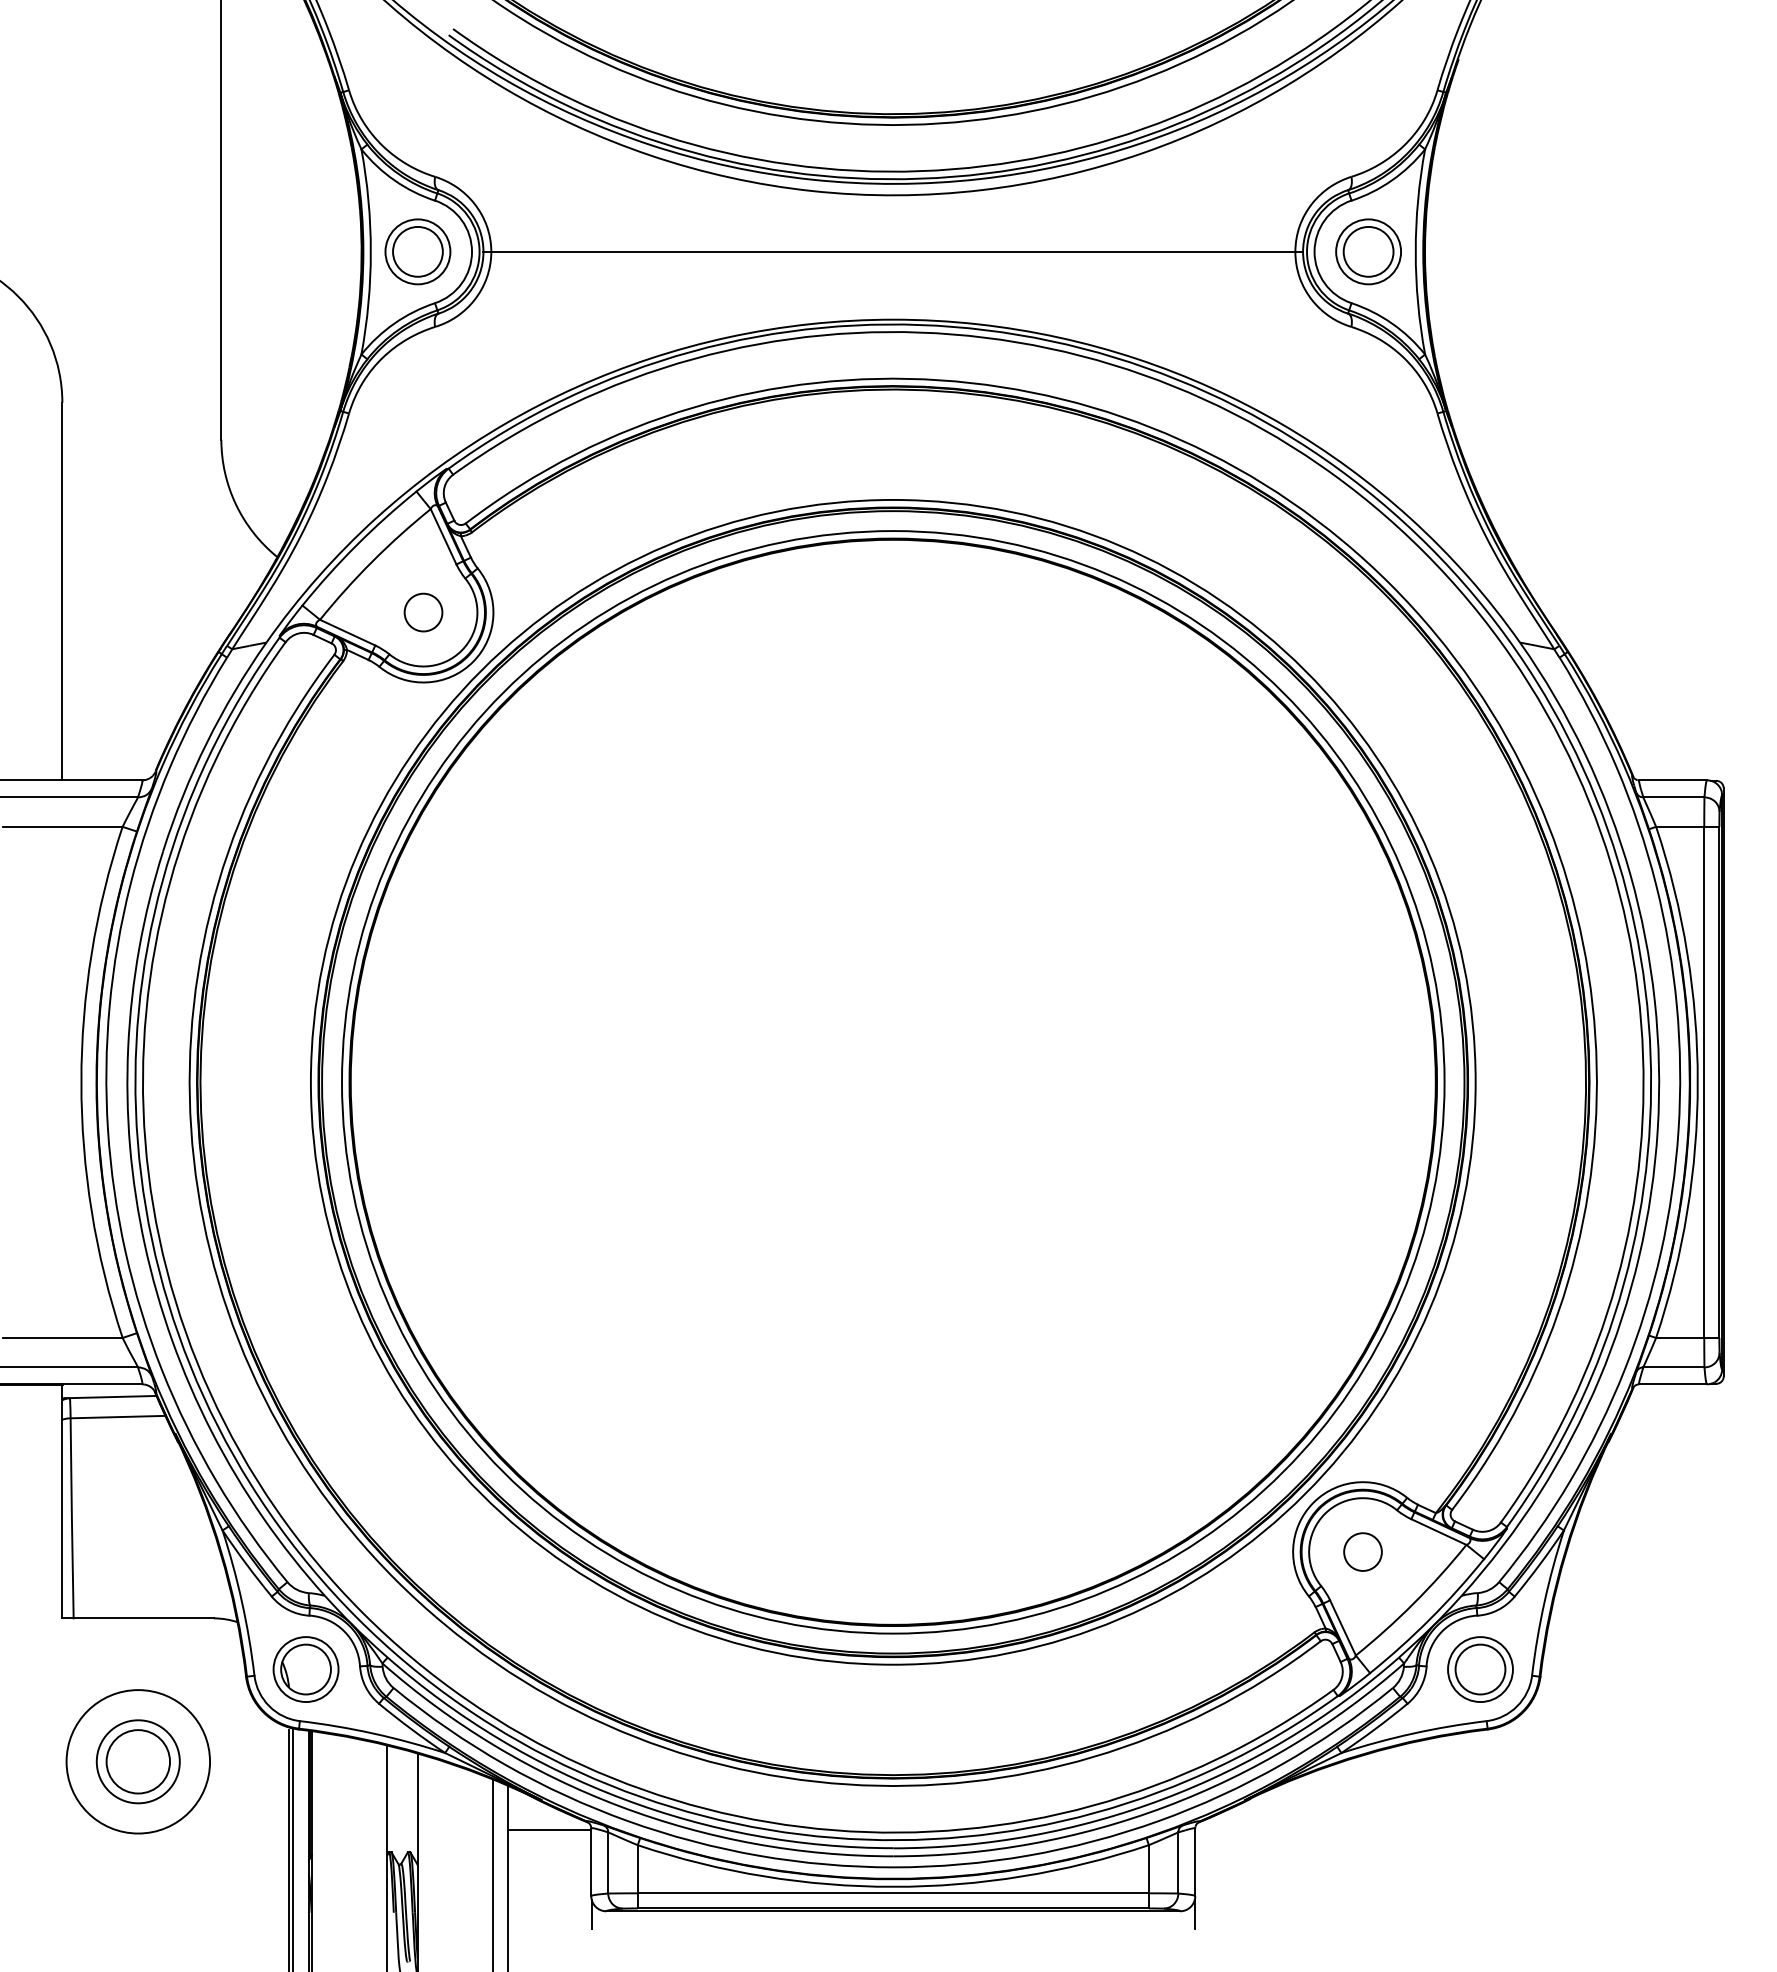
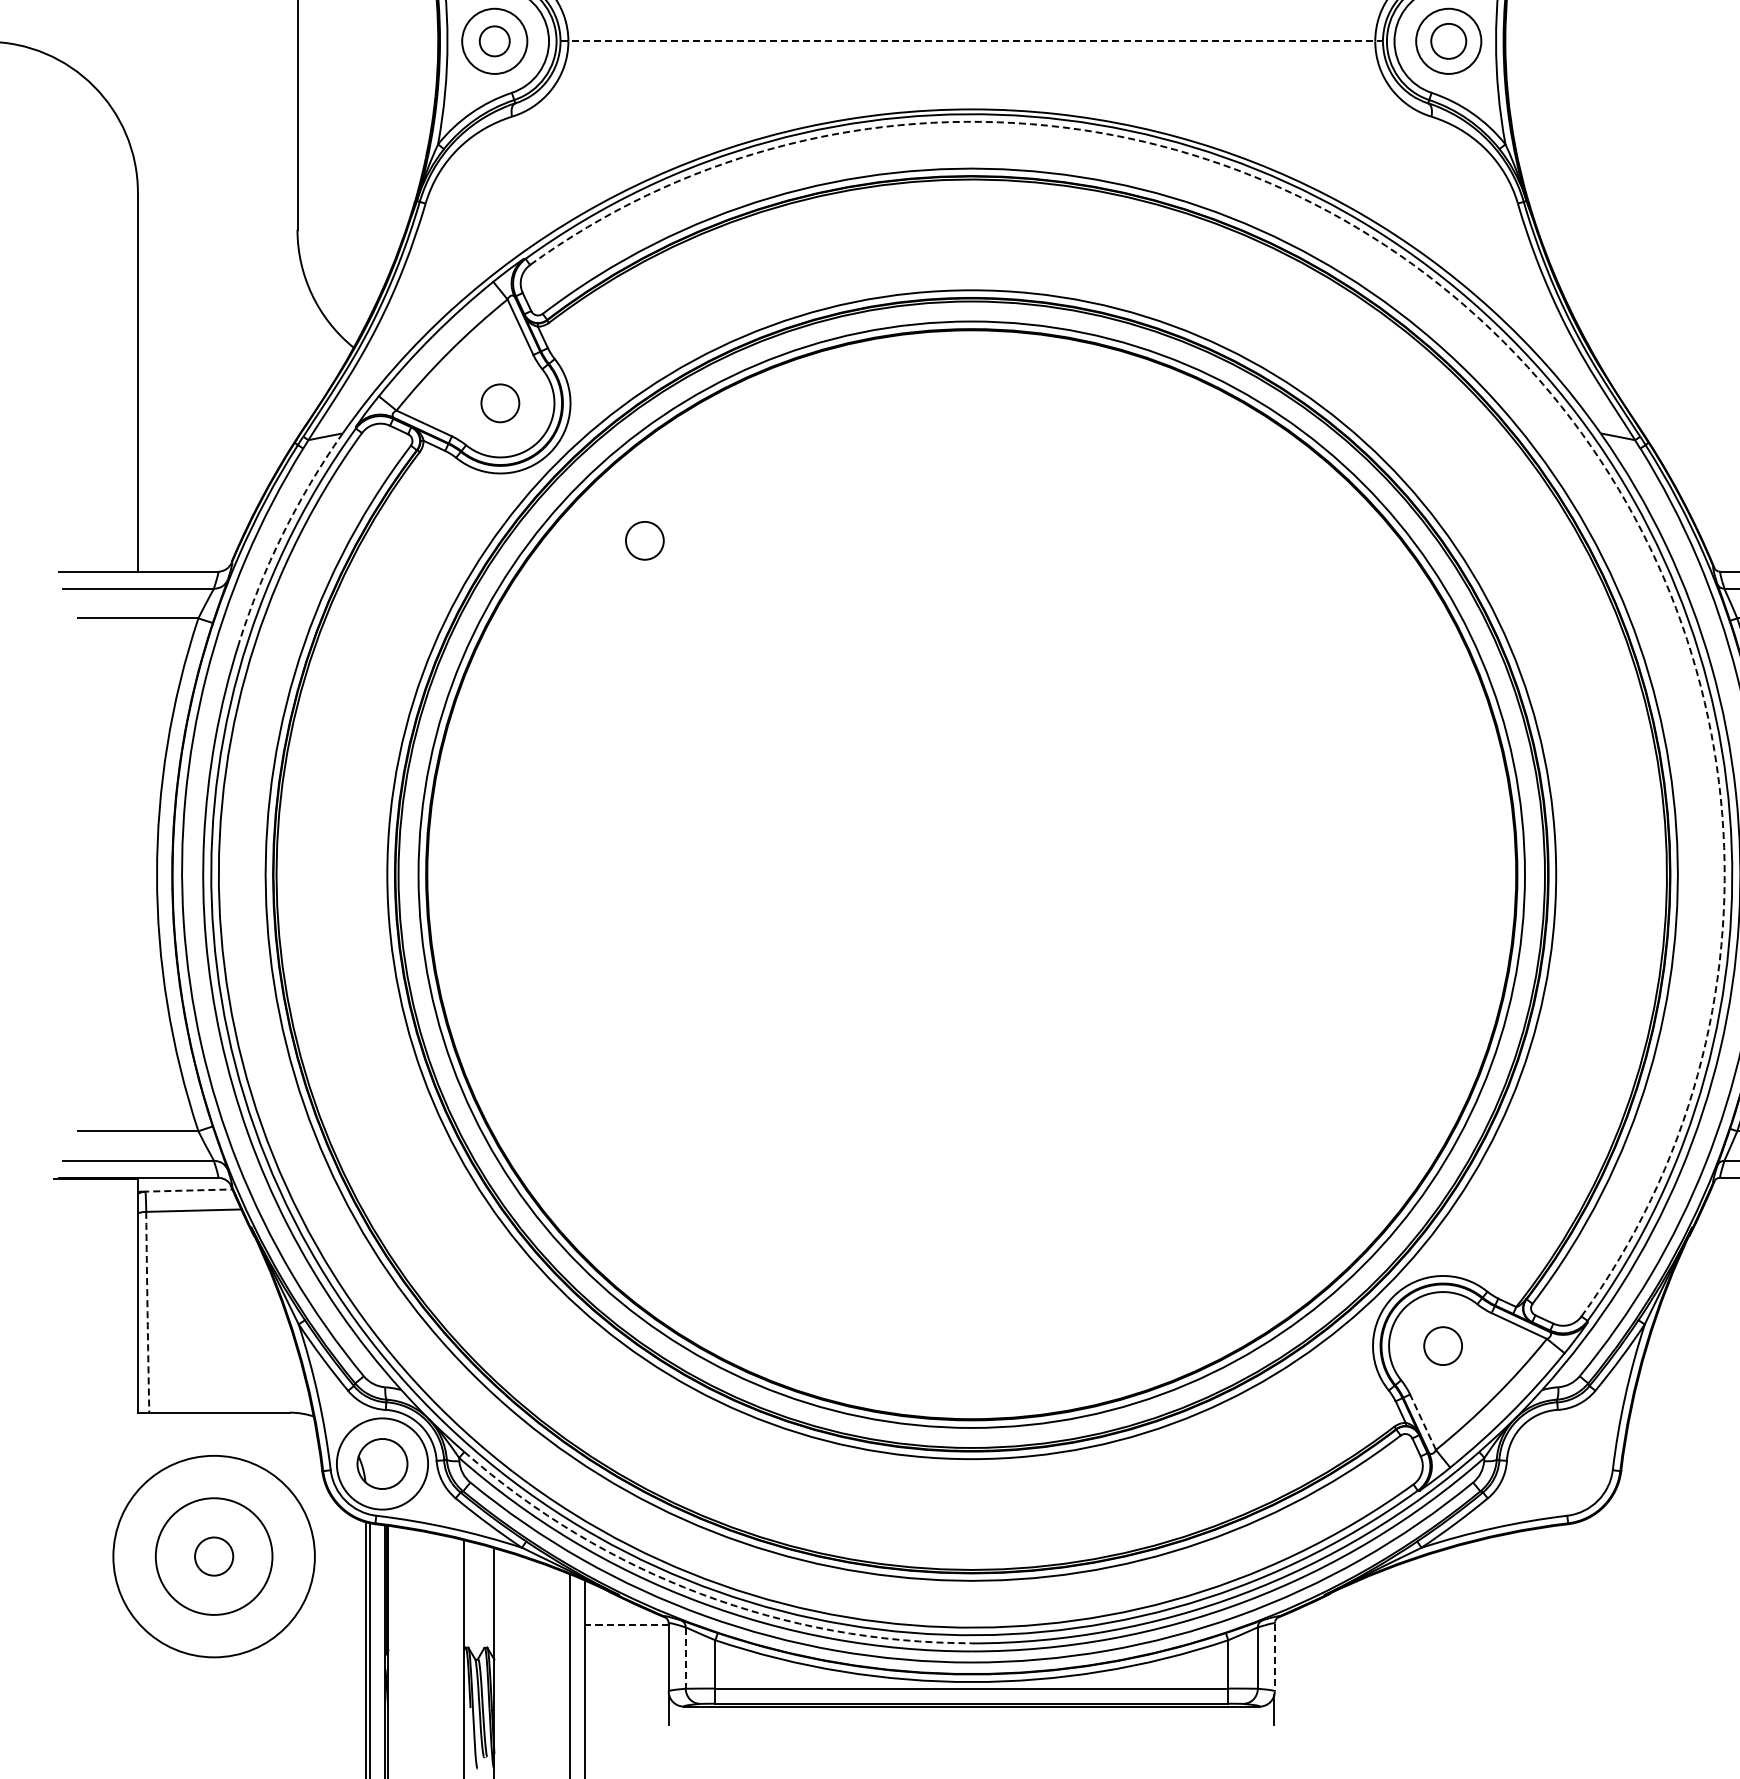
circle: (417, 251) -> (494, 40), size x0.6
line: (893, 251) -> (971, 40), solid -> dashed
circle: (1368, 251) -> (1448, 40), size x0.7
arc: (1423, 551) -> (1503, 342), solid -> dashed
arc: (206, 743) -> (282, 534), solid -> dashed
circle: (567, 749) -> (644, 540), added
line: (112, 1397) -> (188, 1191), solid -> dashed
arc: (71, 1518) -> (147, 1312), solid -> dashed
line: (1342, 1627) -> (1422, 1421), solid -> dashed
circle: (305, 1669) -> (381, 1463), size x1.4
part: (1480, 1669) -> (1561, 1463), removed
circle: (137, 1761) -> (213, 1556), size x1.4
circle: (138, 1761) -> (214, 1556), size x0.6
circle: (138, 1761) -> (214, 1556), size x1.4
arc: (623, 1798) -> (701, 1593), solid -> dashed
line: (549, 1829) -> (626, 1624), solid -> dashed
line: (608, 1862) -> (685, 1657), solid -> dashed
line: (1195, 1862) -> (1275, 1657), solid -> dashed

